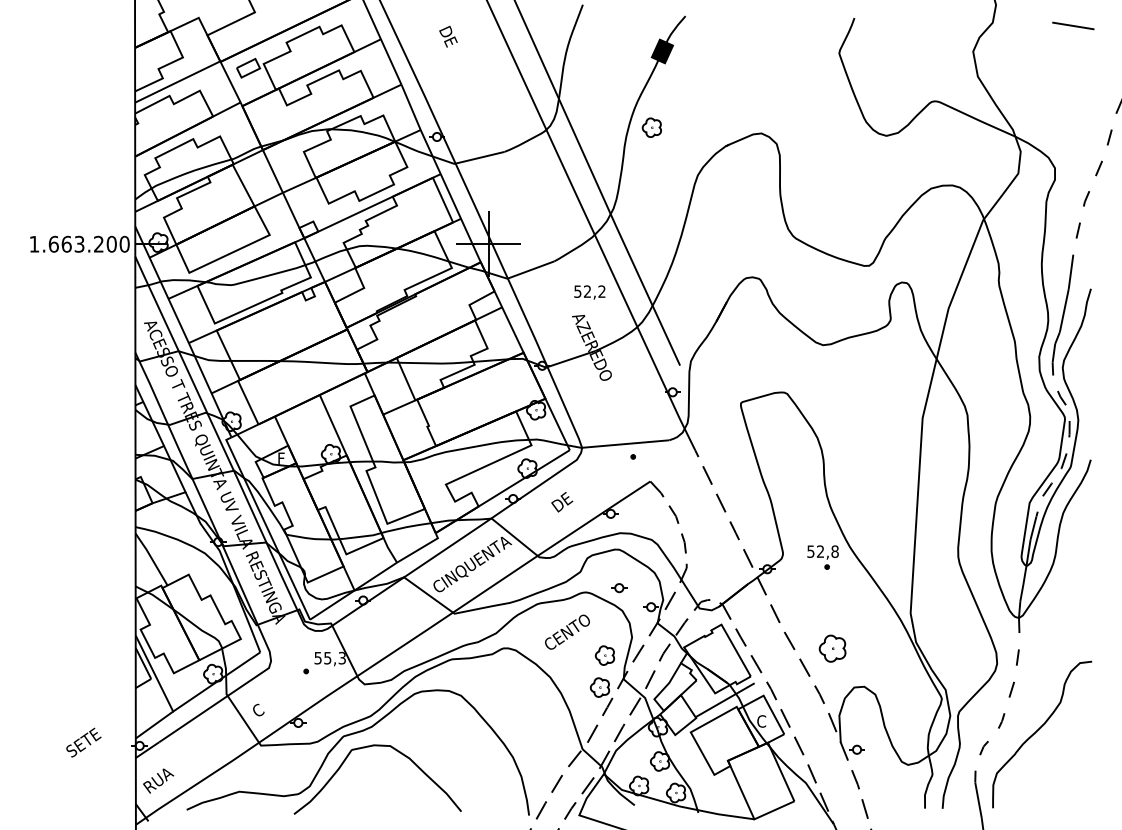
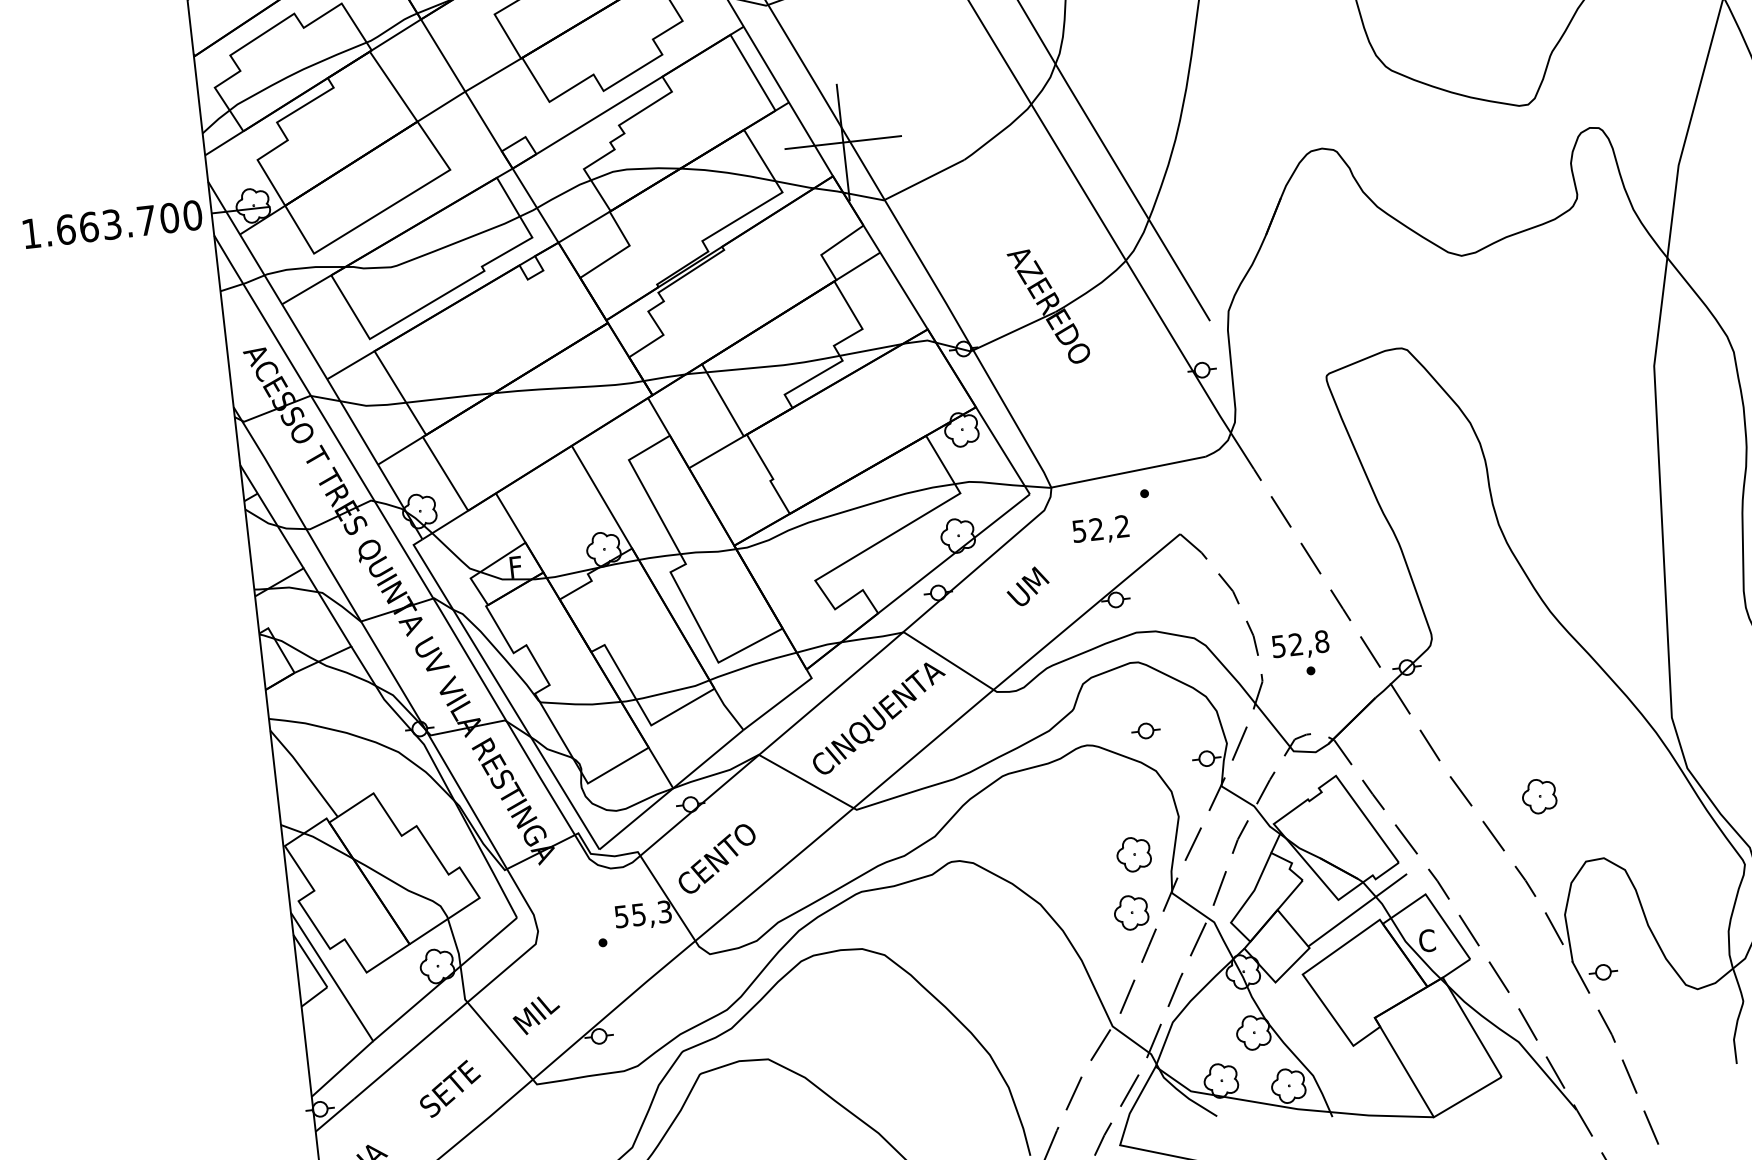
text: (98, 243) -> (145, 219), 1.663.200 -> 1.663.700
text: (589, 292) -> (1100, 530), moved
text: (563, 501) -> (1028, 587), DE -> UM
part: (822, 557) -> (1300, 654), moved
text: (567, 631) -> (717, 857), moved
part: (832, 648) -> (1539, 796), size x0.71
text: (264, 707) -> (535, 1015), C -> MIL
text: (83, 742) -> (449, 1088), moved

